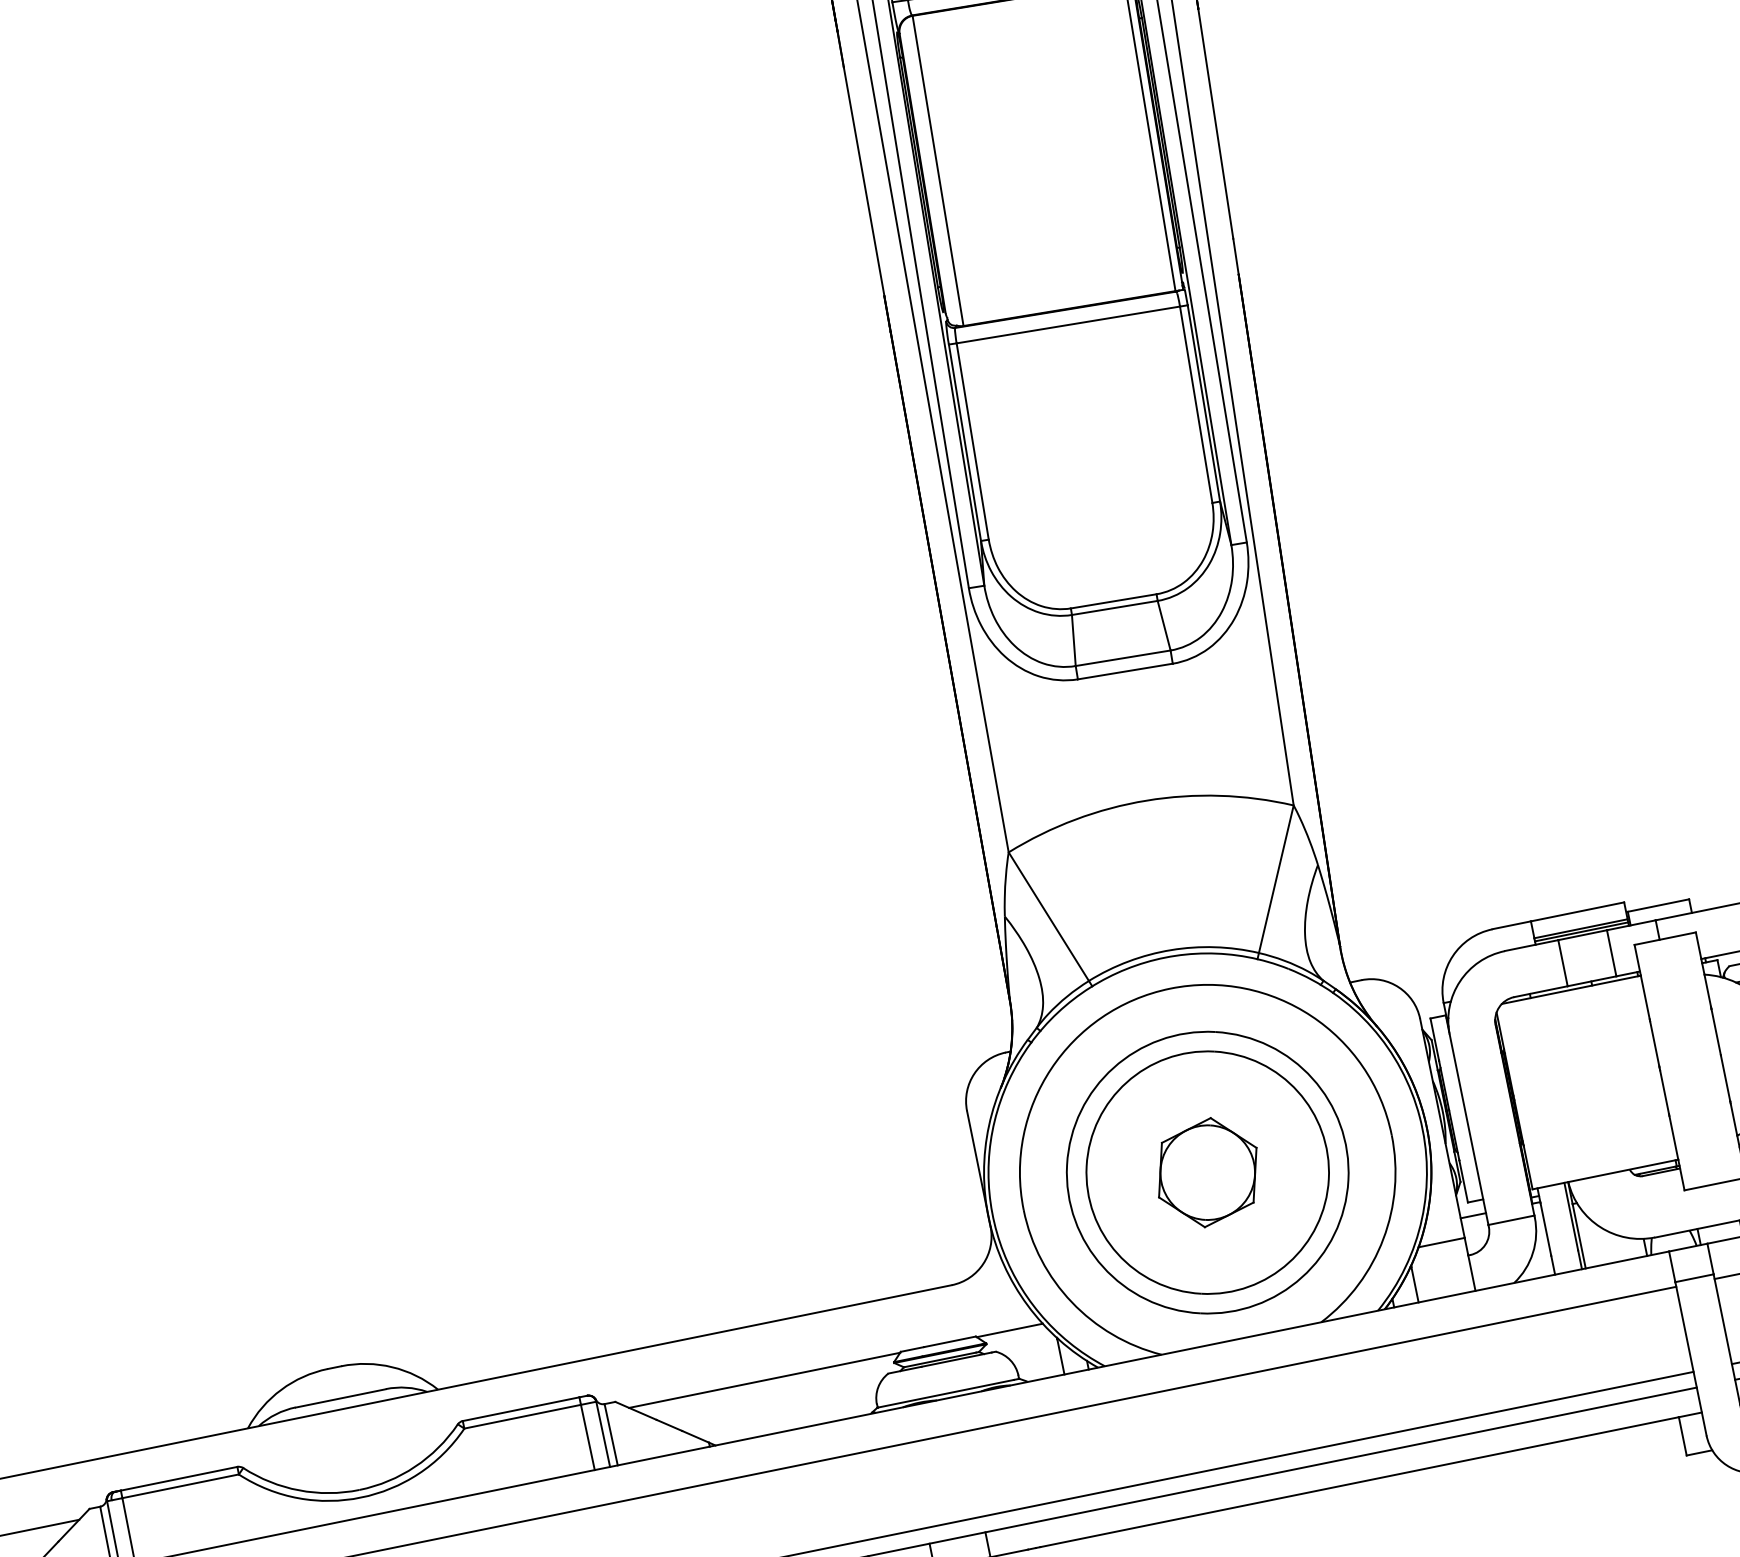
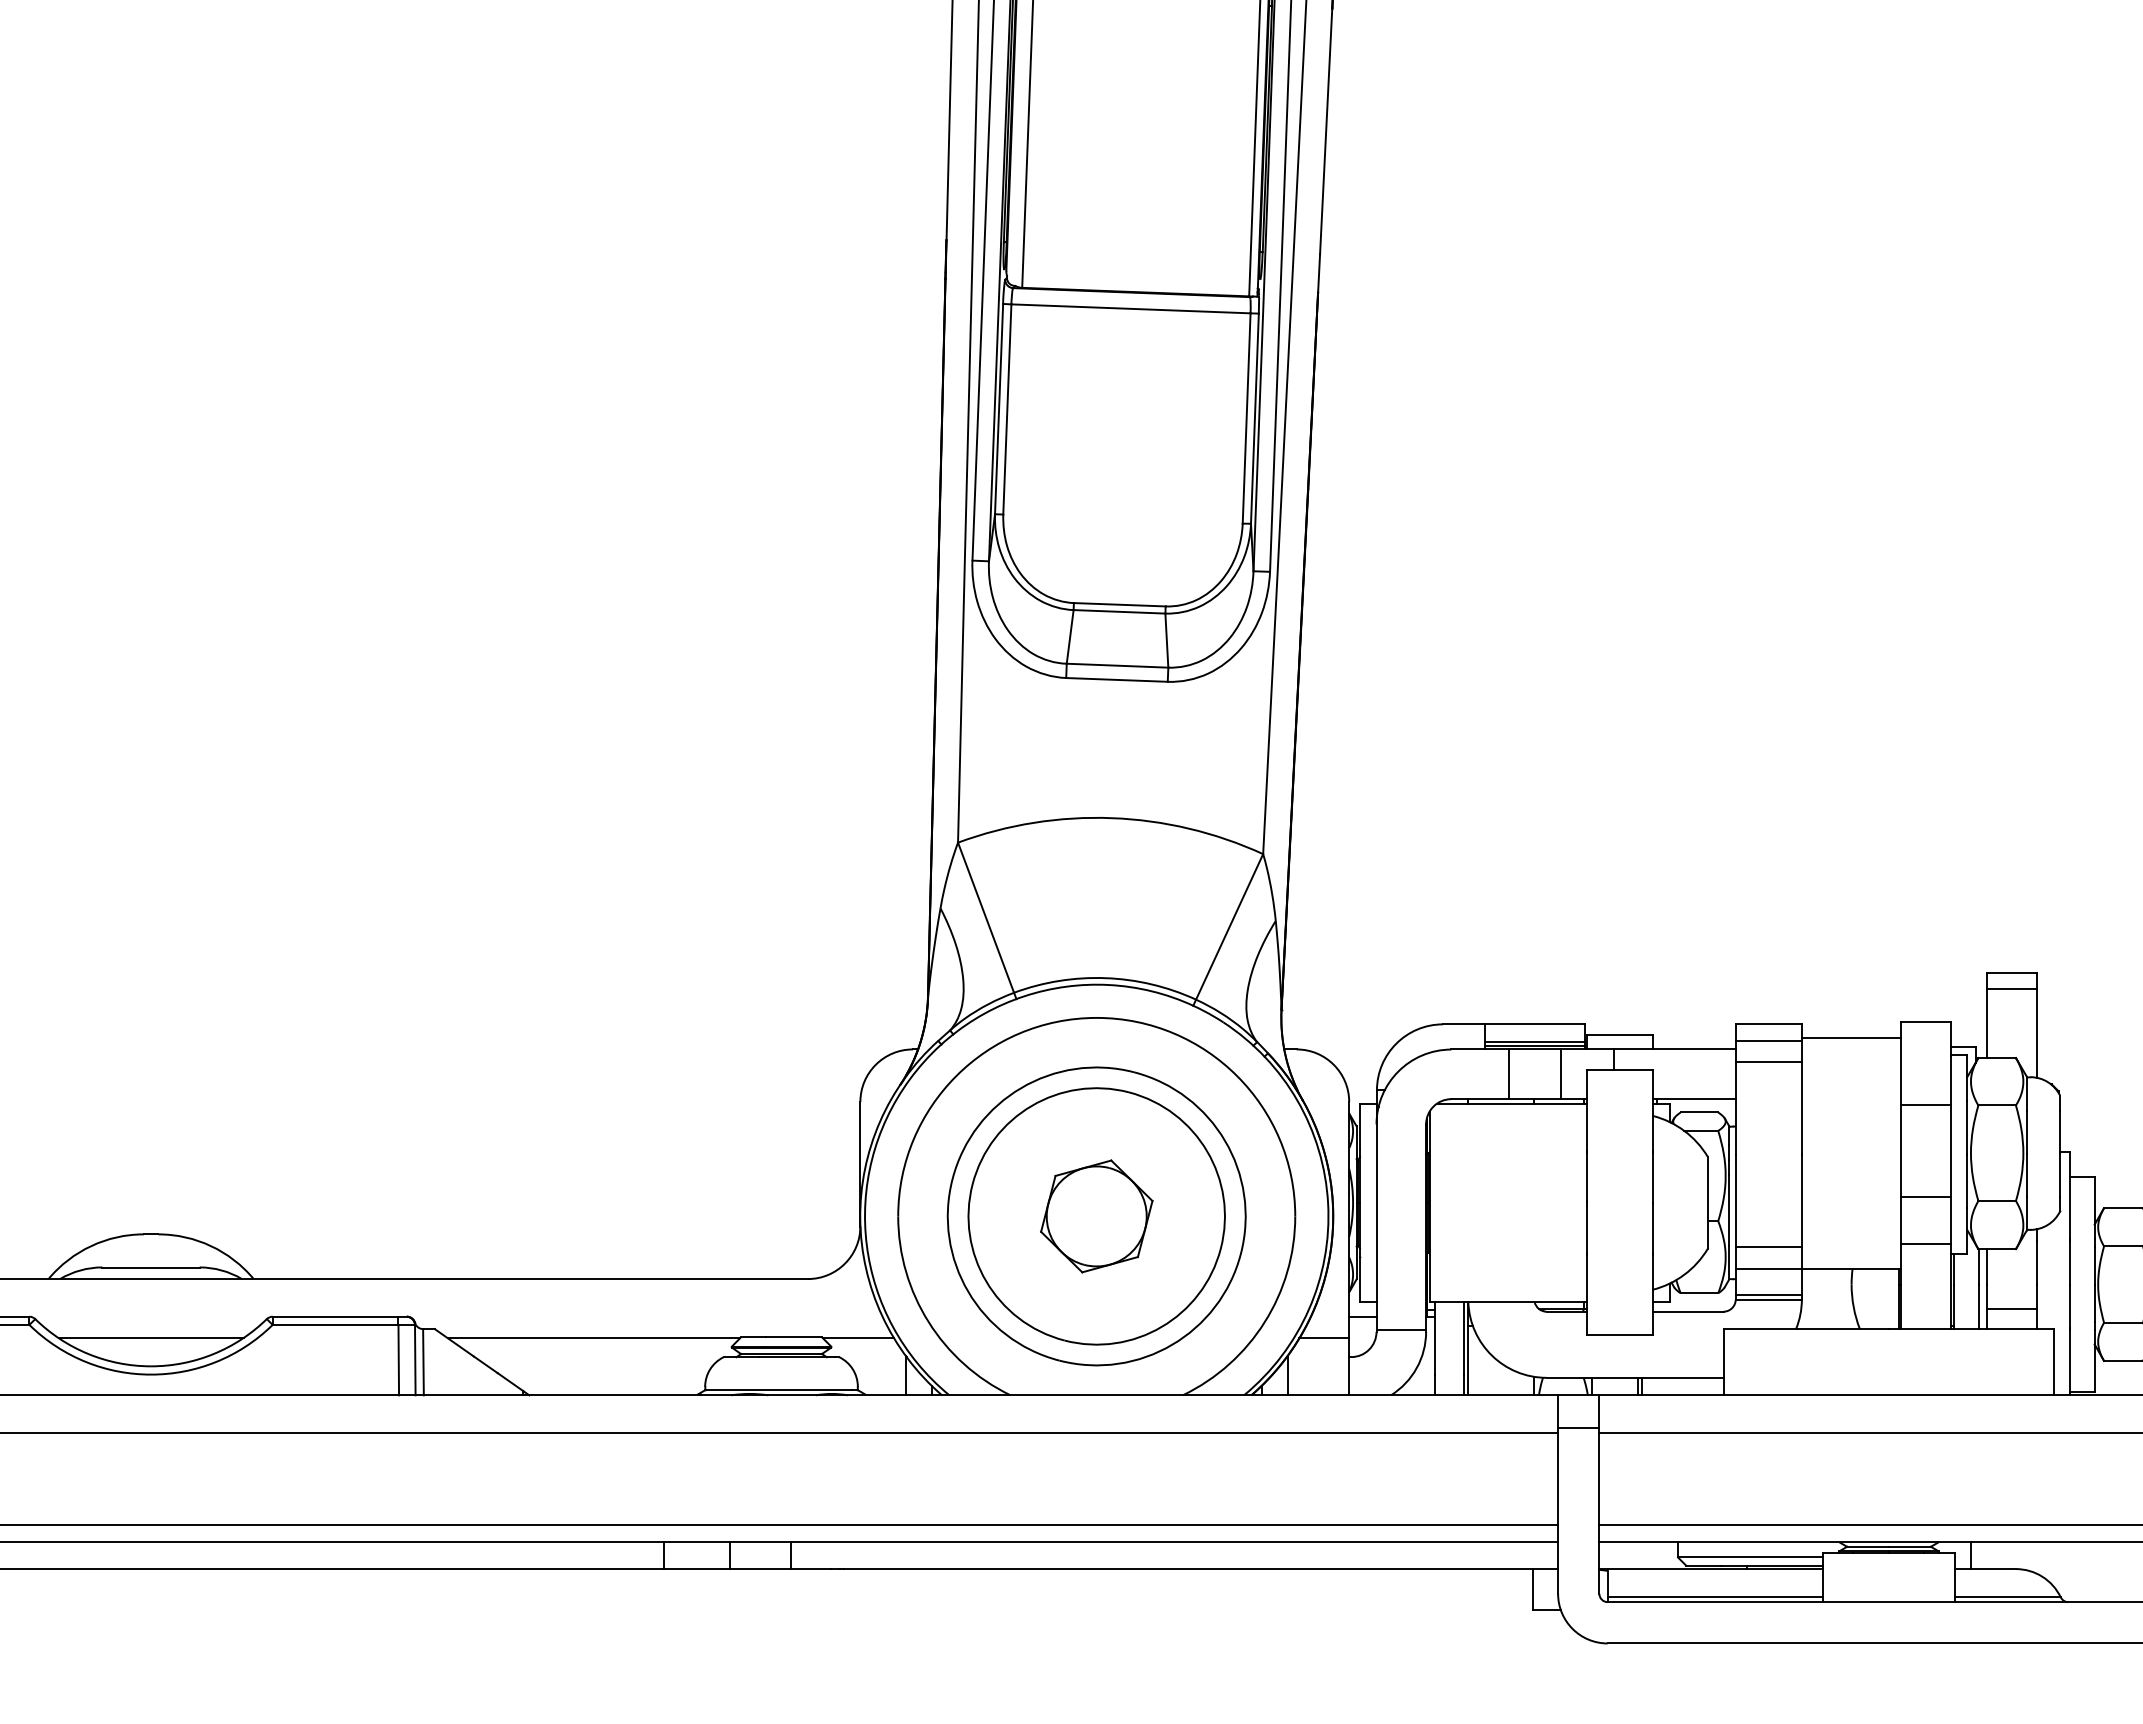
line: (353, 1464) -> (150, 1338), added

